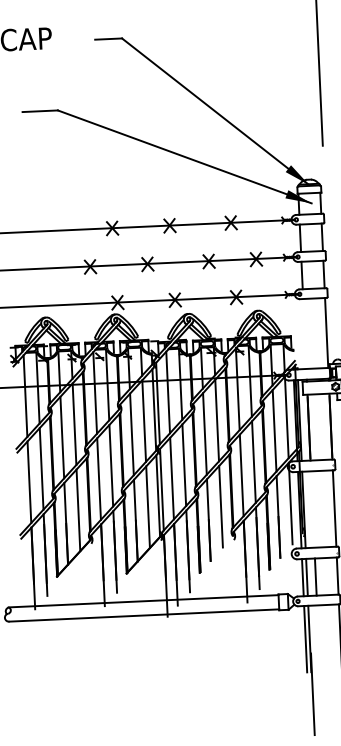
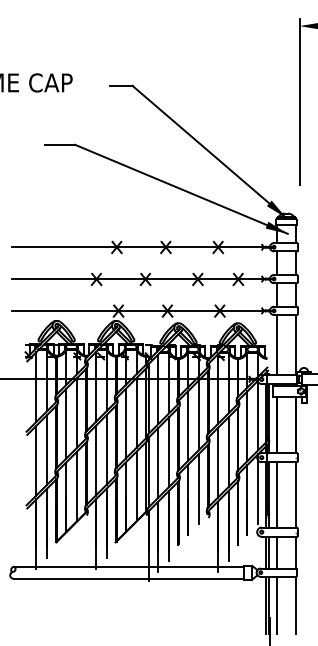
line: (304, 333) -> (276, 344), added
line: (312, 509) -> (276, 494), added
line: (318, 637) -> (276, 604), added

